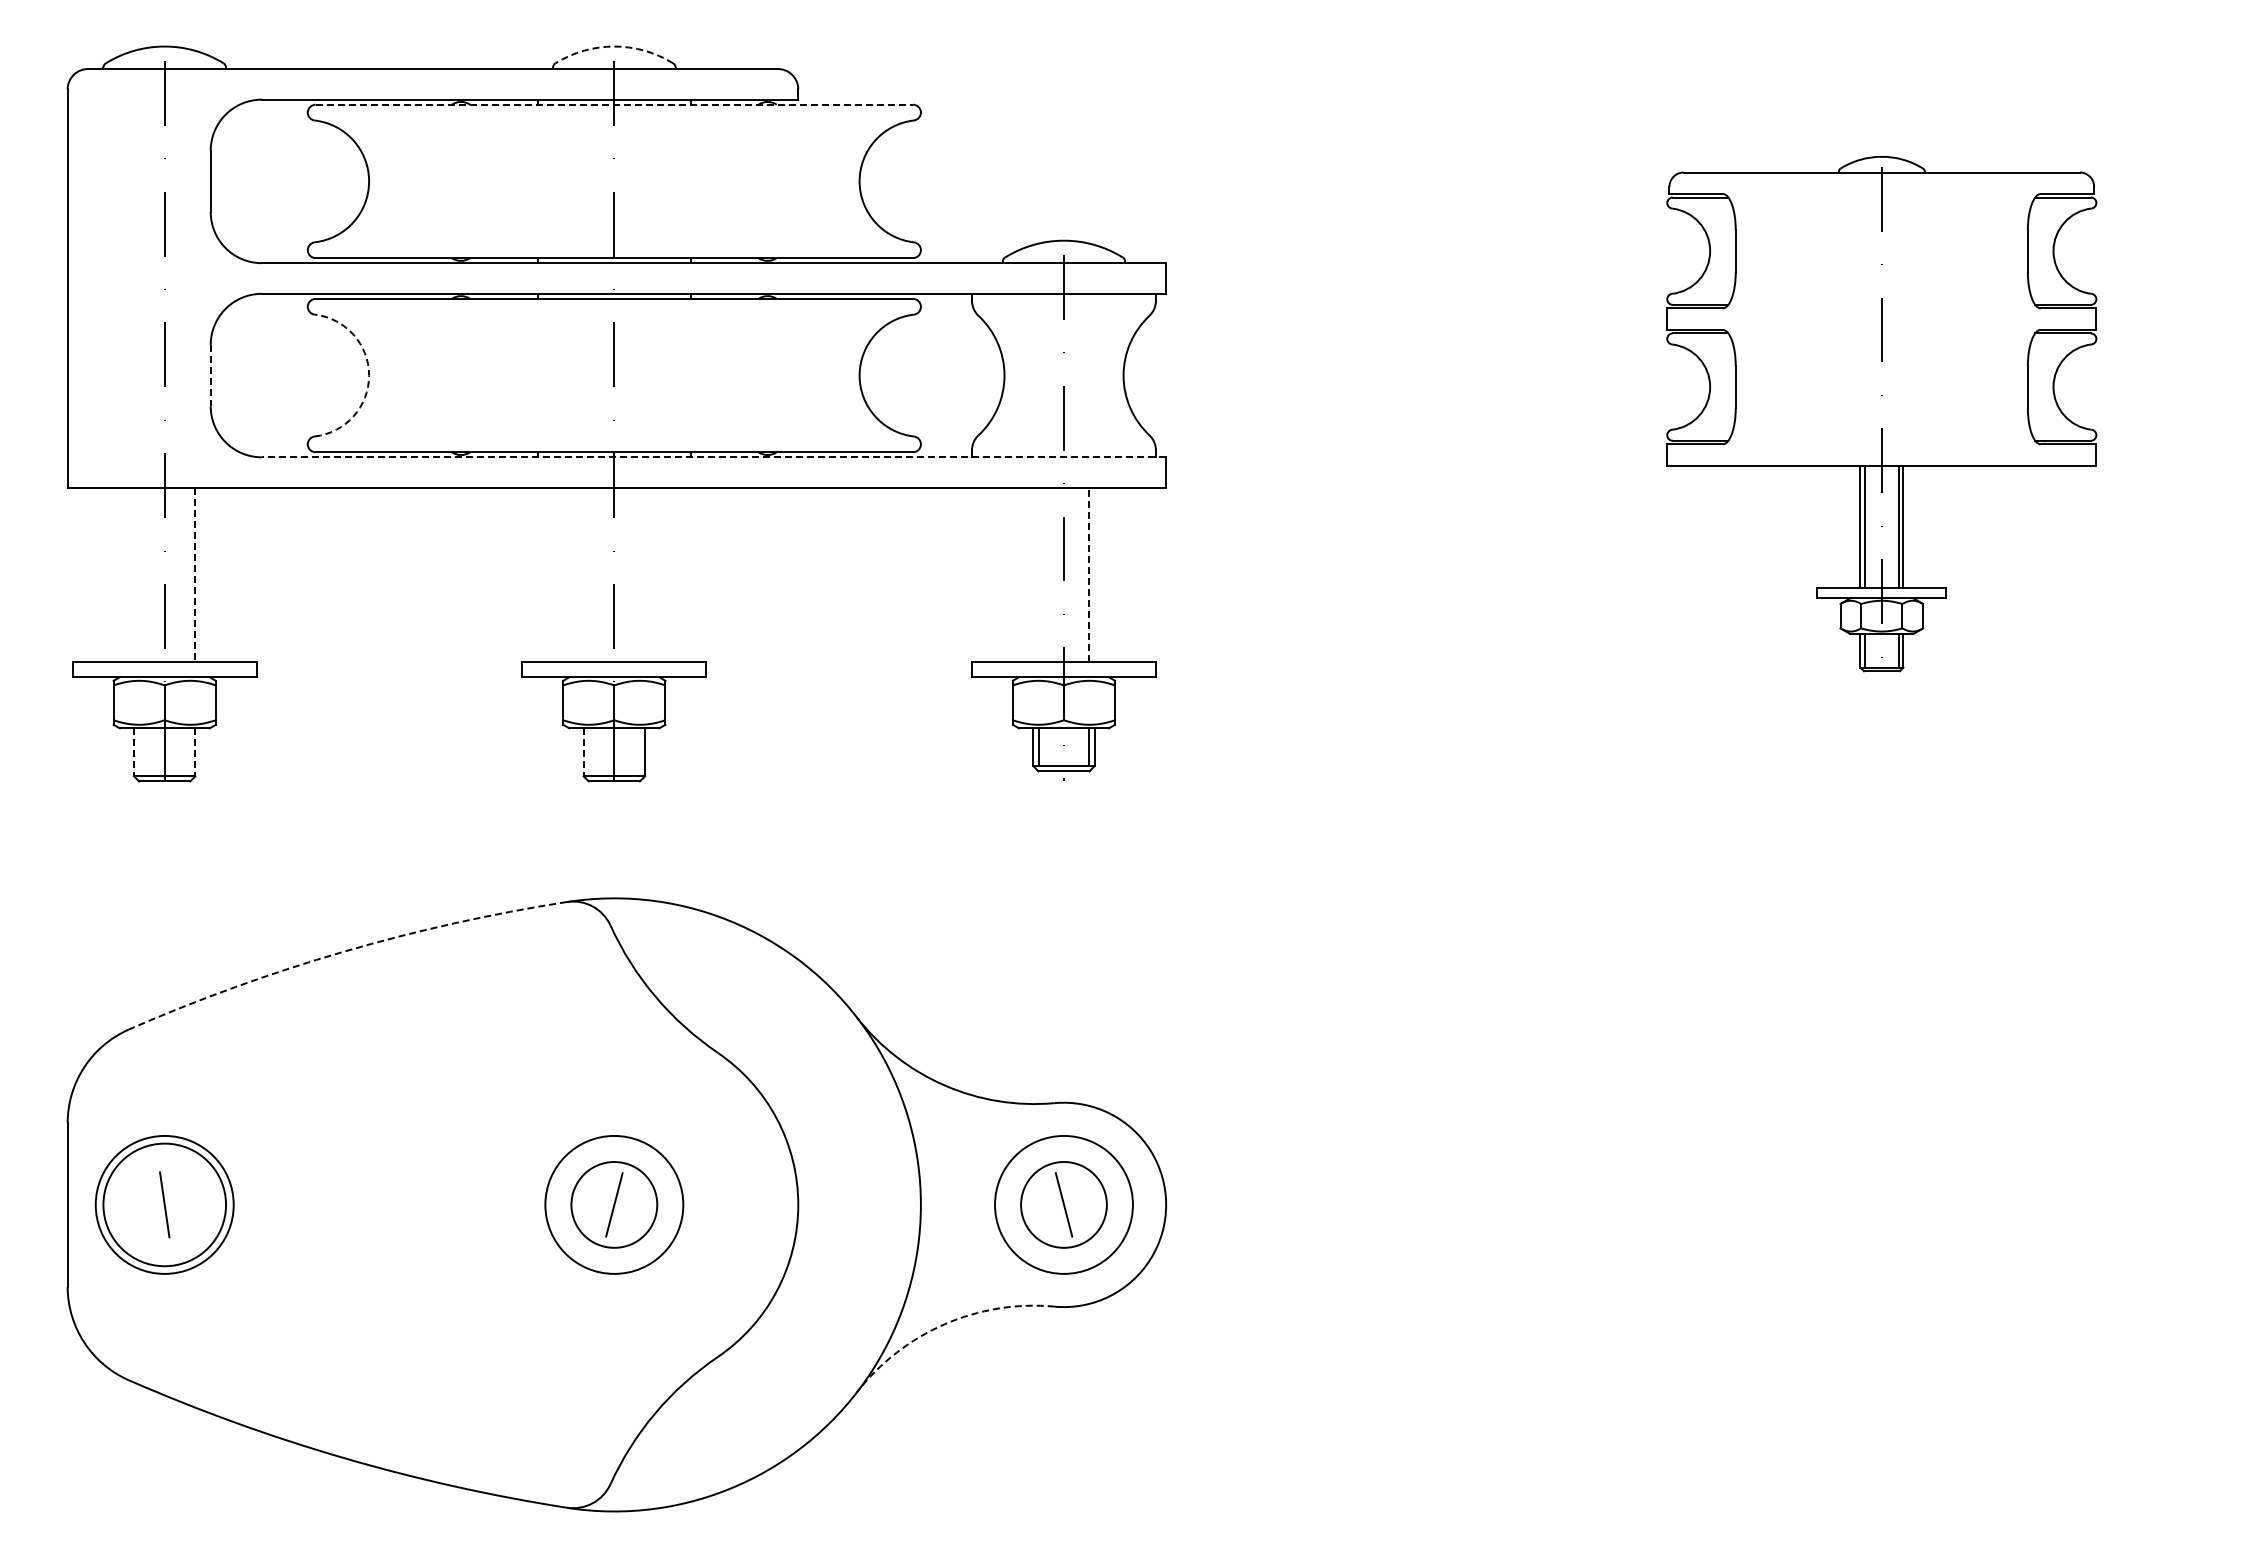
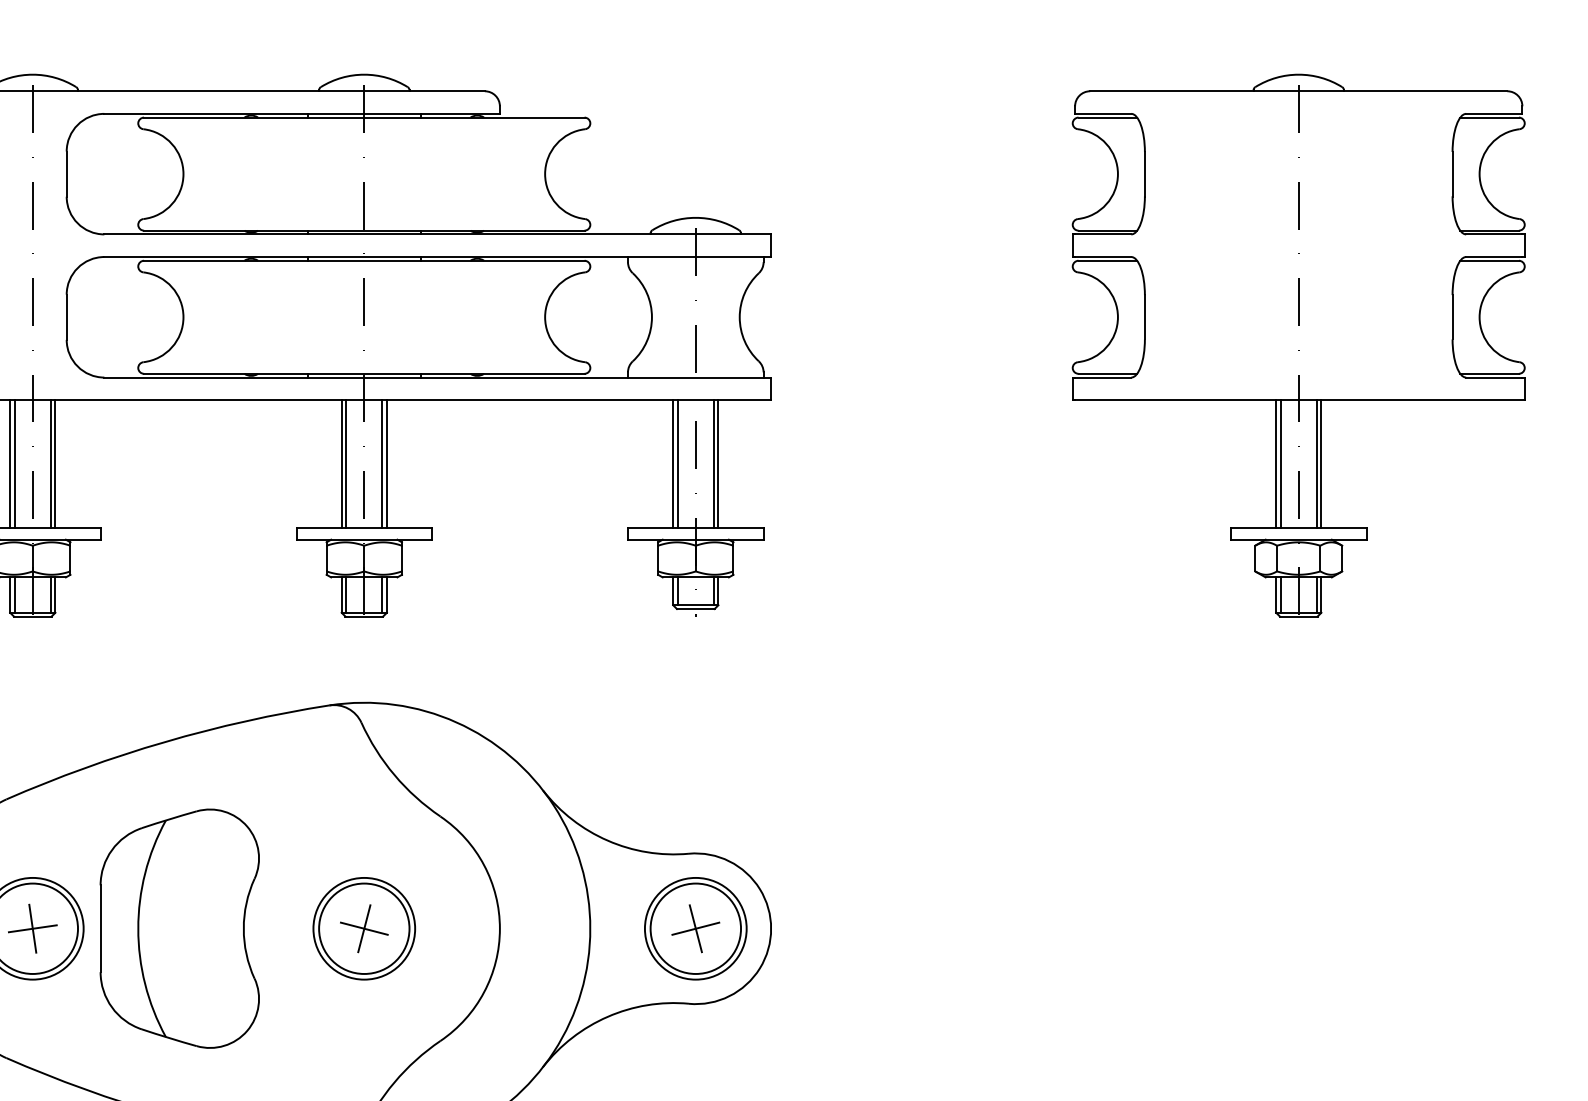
arc: (614, 46) -> (364, 74), dashed -> solid
line: (614, 104) -> (364, 117), dashed -> solid
line: (210, 375) -> (66, 317), dashed -> solid
arc: (369, 375) -> (183, 317), dashed -> solid
part: (1881, 413) -> (1298, 345), size x1.43
line: (713, 457) -> (437, 377), dashed -> solid
line: (134, 574) -> (10, 463), added
line: (140, 574) -> (14, 463), added
line: (189, 574) -> (51, 463), added
line: (195, 574) -> (55, 463), dashed -> solid
line: (583, 574) -> (341, 463), added
line: (589, 574) -> (345, 463), added
line: (638, 574) -> (382, 463), added
line: (645, 574) -> (387, 463), added
line: (1033, 574) -> (673, 463), added
line: (1039, 574) -> (677, 463), added
line: (1088, 574) -> (713, 463), dashed -> solid
line: (1094, 574) -> (718, 463), added
line: (134, 752) -> (10, 595), dashed -> solid
line: (140, 752) -> (14, 595), added
line: (189, 752) -> (51, 595), added
line: (195, 752) -> (55, 595), dashed -> solid
line: (583, 752) -> (341, 595), dashed -> solid
line: (589, 752) -> (345, 595), added
line: (638, 752) -> (382, 595), added
arc: (343, 951) -> (164, 741), dashed -> solid
line: (164, 1204) -> (32, 928), added
part: (363, 1204) -> (179, 928), added
circle: (614, 1204) -> (364, 928), size x1.43
line: (614, 1204) -> (364, 928), added
circle: (1063, 1204) -> (695, 928), size x1.43
line: (1063, 1204) -> (695, 928), added
arc: (944, 1324) -> (607, 1016), dashed -> solid

